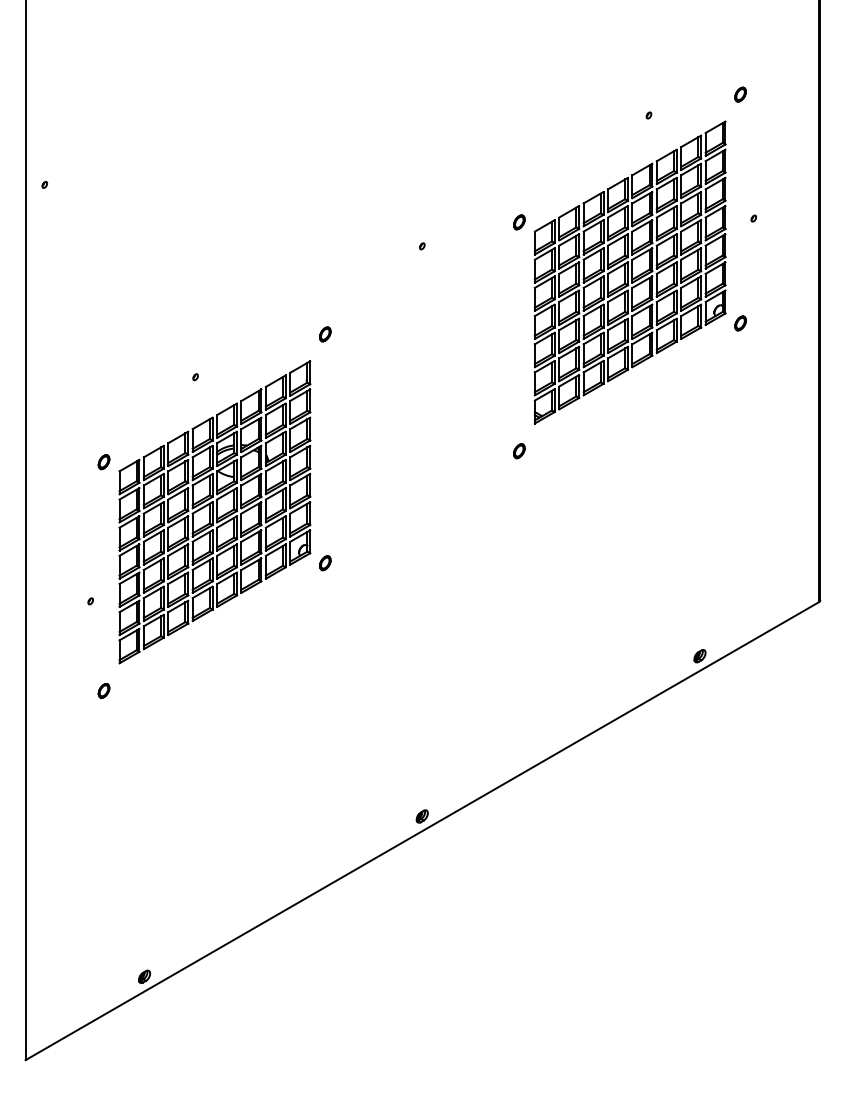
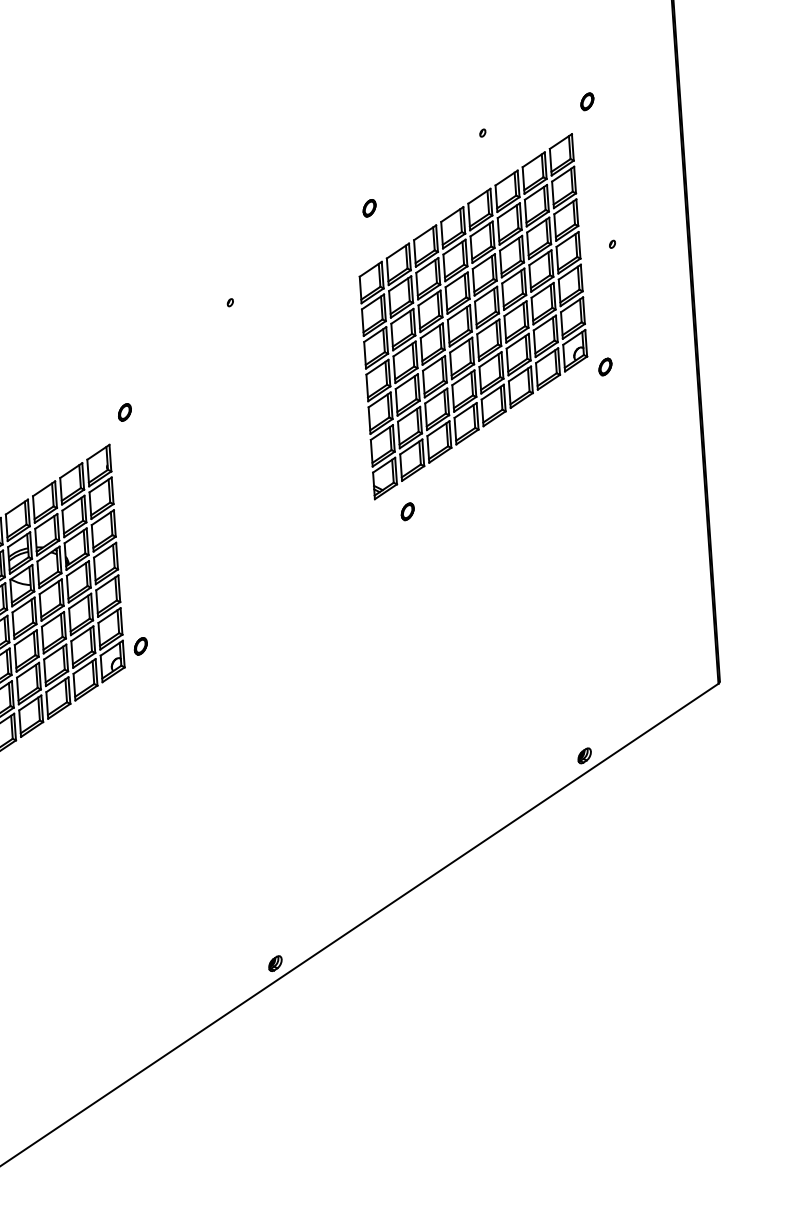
part: (519, 222) -> (369, 208), moved
part: (519, 451) -> (407, 512), moved
part: (325, 563) -> (141, 646), moved

